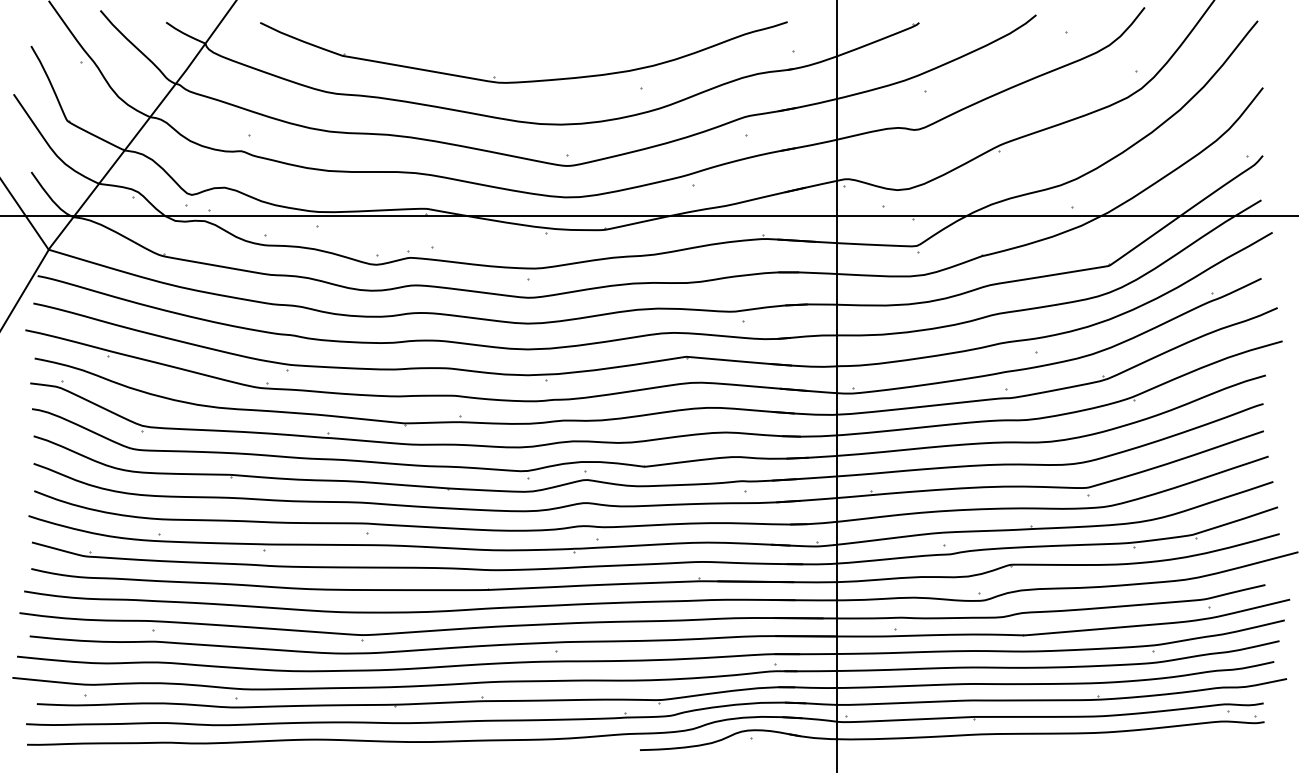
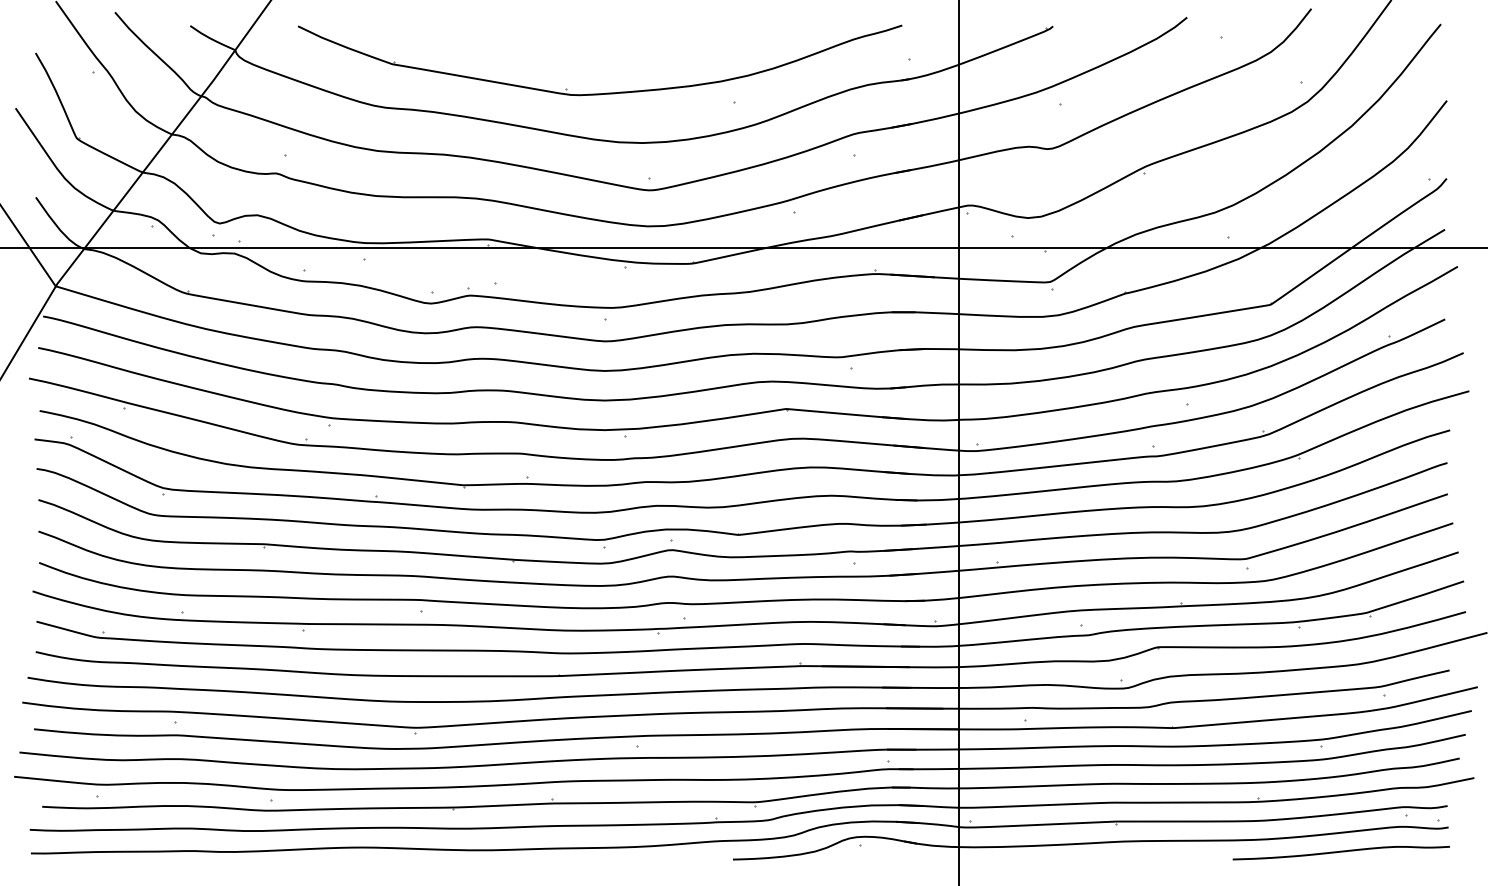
curve: (1170, 743) -> (1340, 852), added

